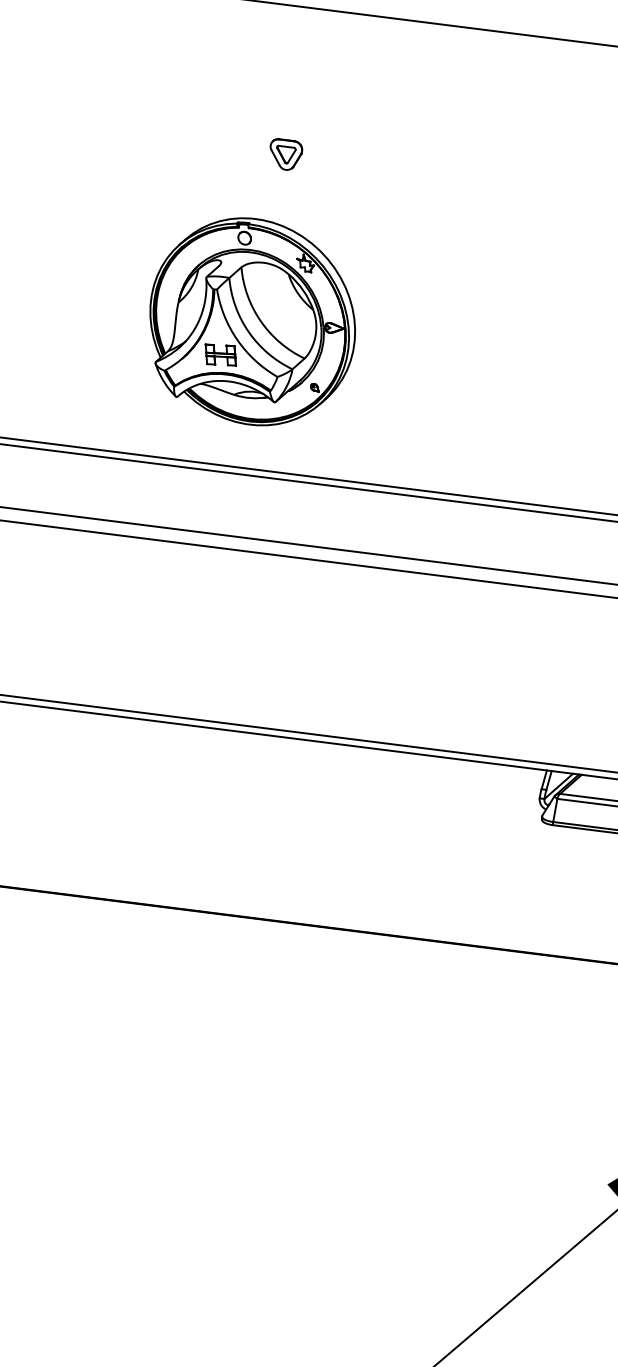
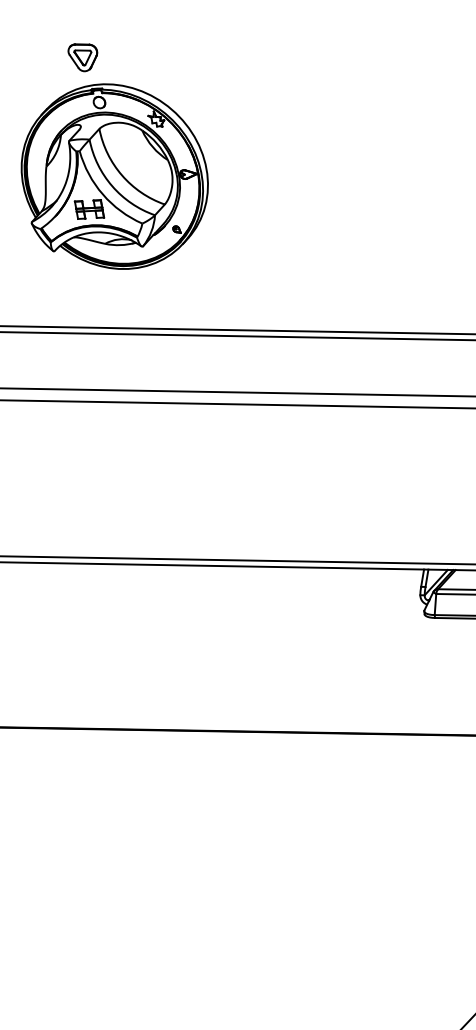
part: (286, 154) -> (83, 57), moved
part: (252, 321) -> (114, 176), moved

